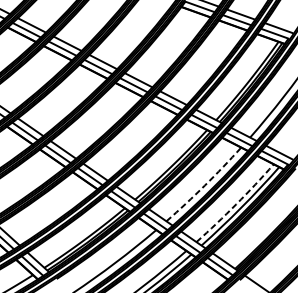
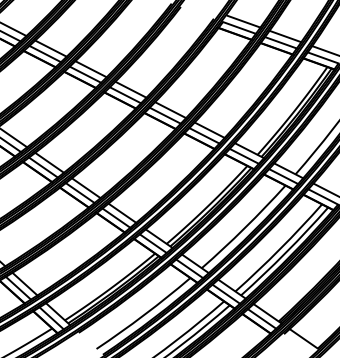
arc: (204, 185) -> (244, 228), dashed -> solid
arc: (236, 204) -> (280, 249), dashed -> solid

